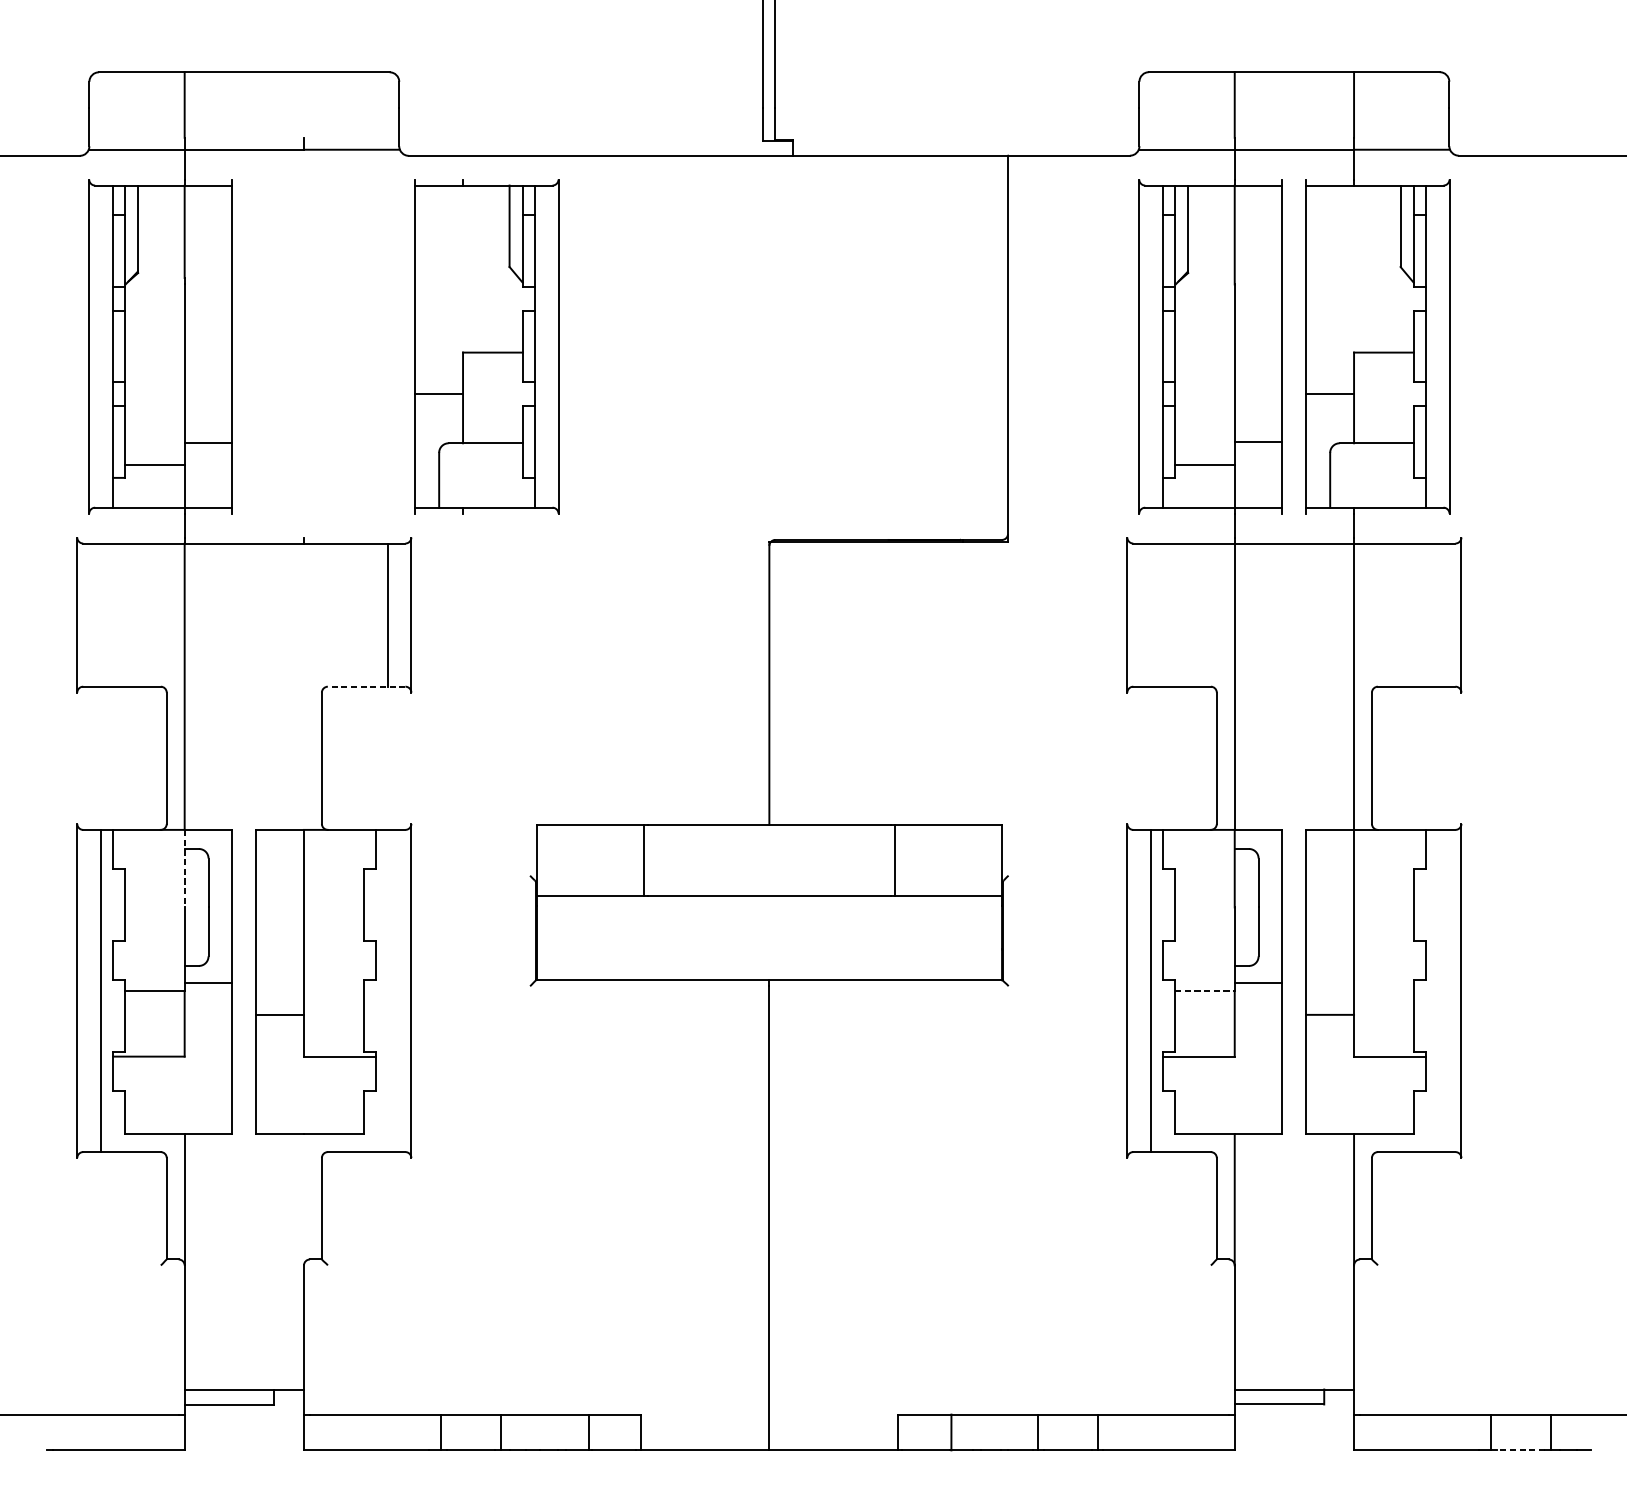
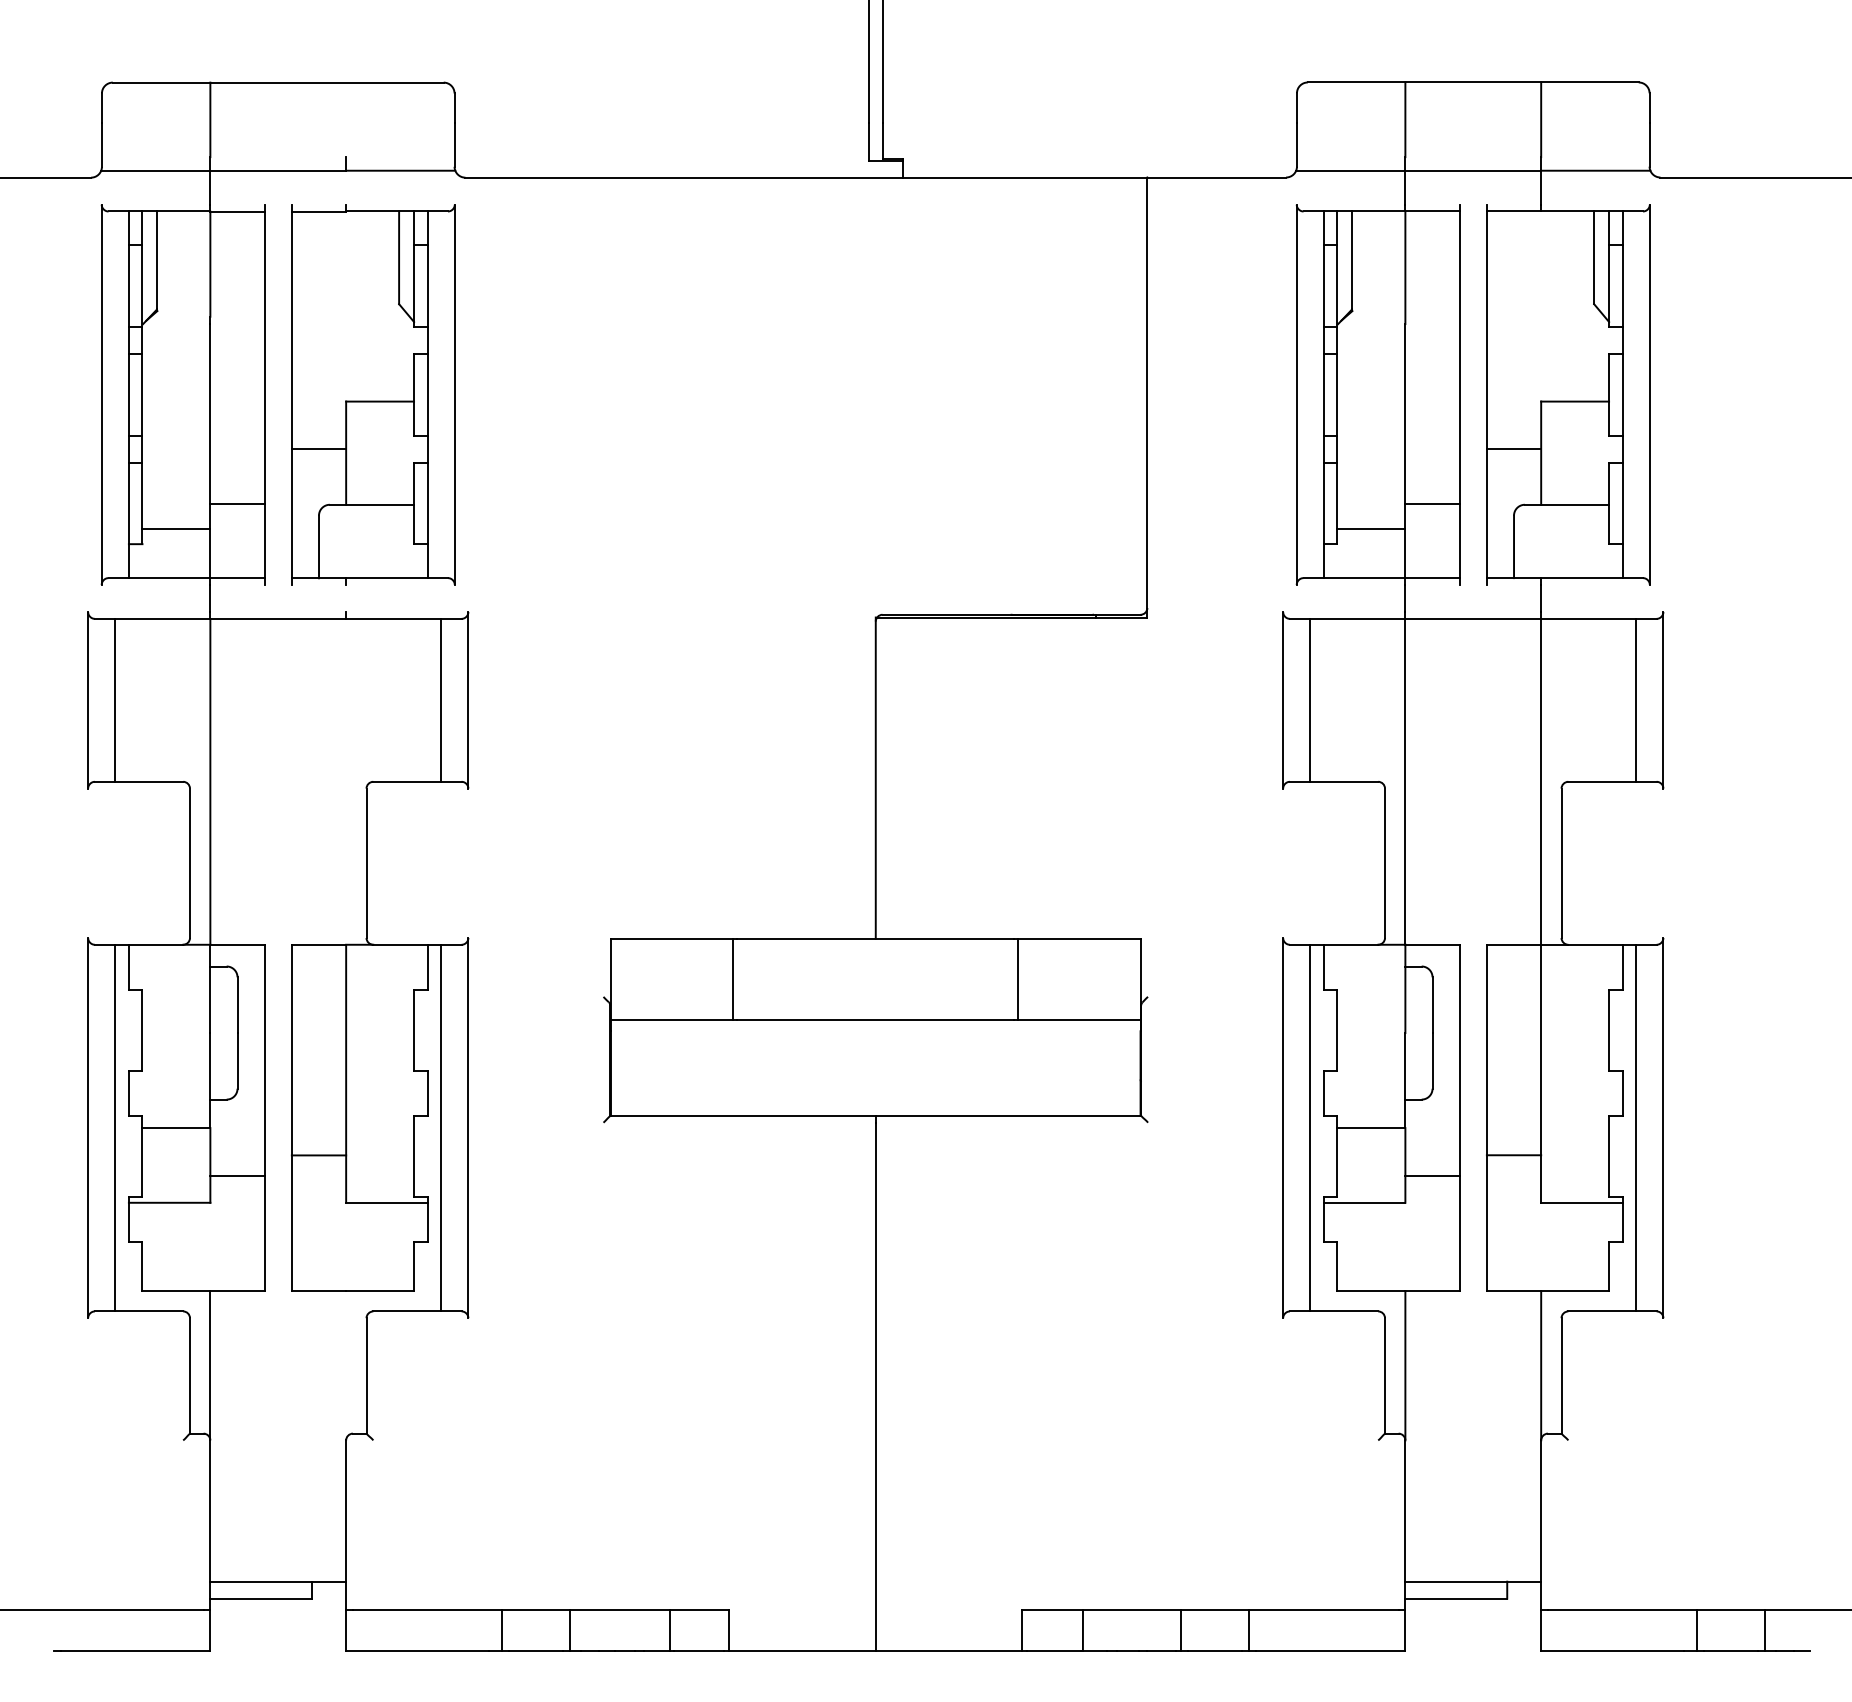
part: (487, 346) -> (373, 394), moved
line: (101, 614) -> (115, 699), added
line: (1151, 614) -> (1310, 699), added
line: (1437, 614) -> (1636, 699), added
line: (365, 686) -> (416, 781), dashed -> solid
line: (184, 869) -> (210, 989), dashed -> solid
line: (208, 982) -> (237, 1175), moved
line: (1258, 982) -> (1432, 1175), moved
line: (387, 990) -> (441, 1127), added
line: (1437, 990) -> (1636, 1127), added
line: (1204, 991) -> (1371, 1128), dashed -> solid
line: (1520, 1450) -> (1730, 1650), dashed -> solid

